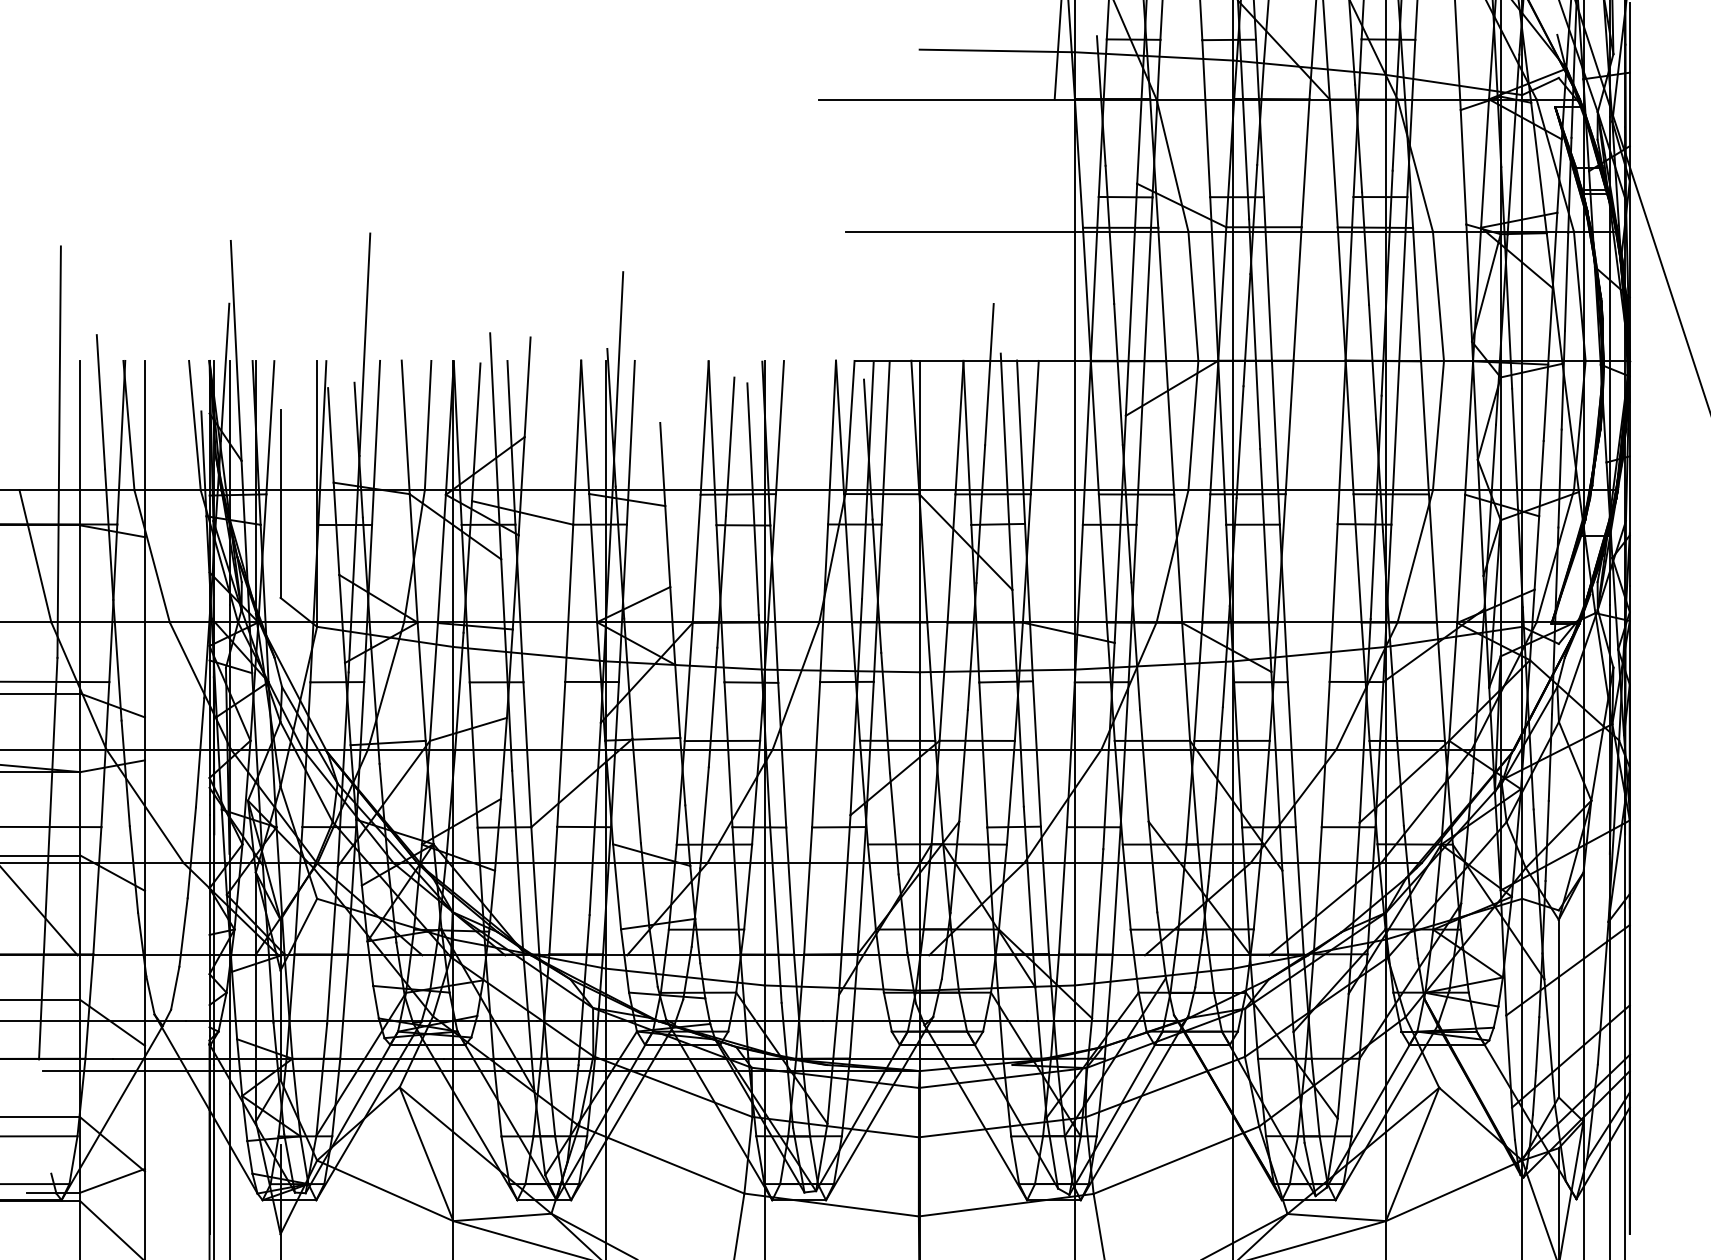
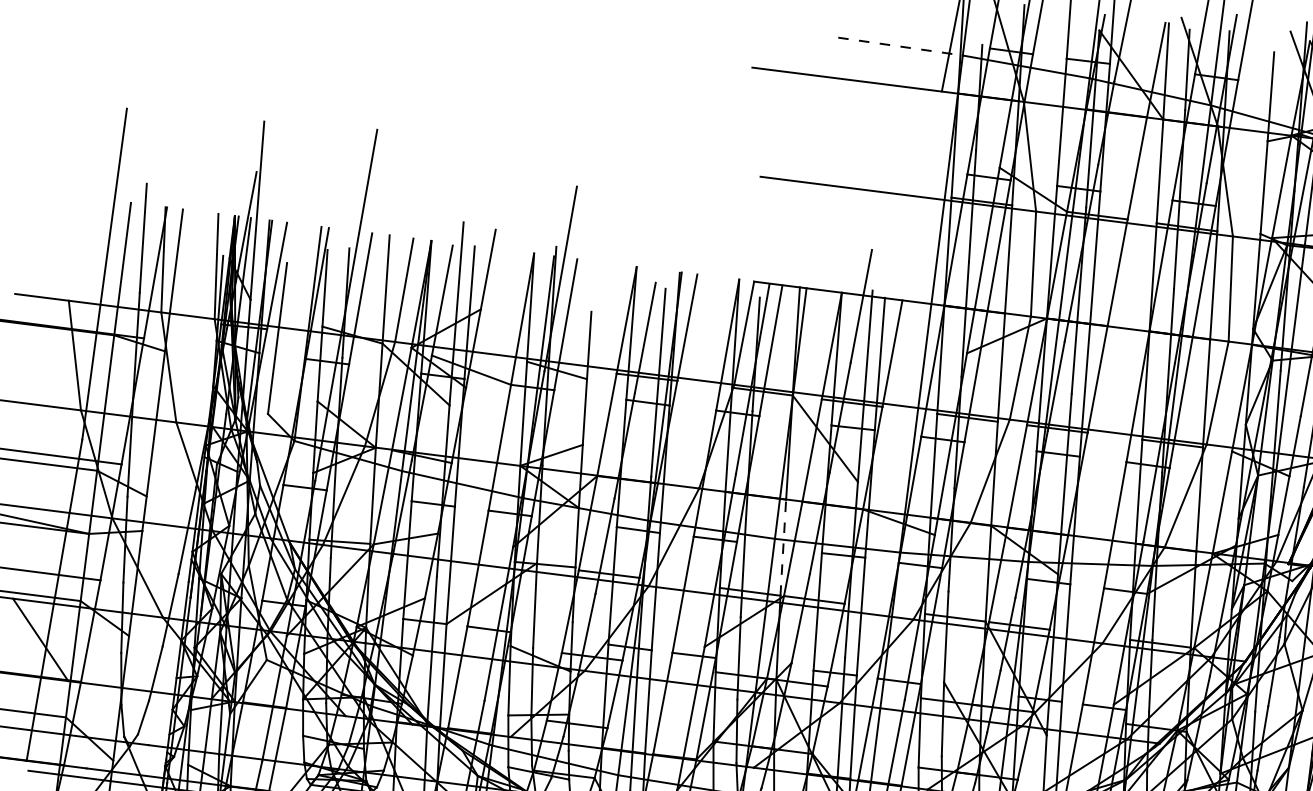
line: (997, 50) -> (900, 46), solid -> dashed
line: (931, 681) -> (783, 547), solid -> dashed

